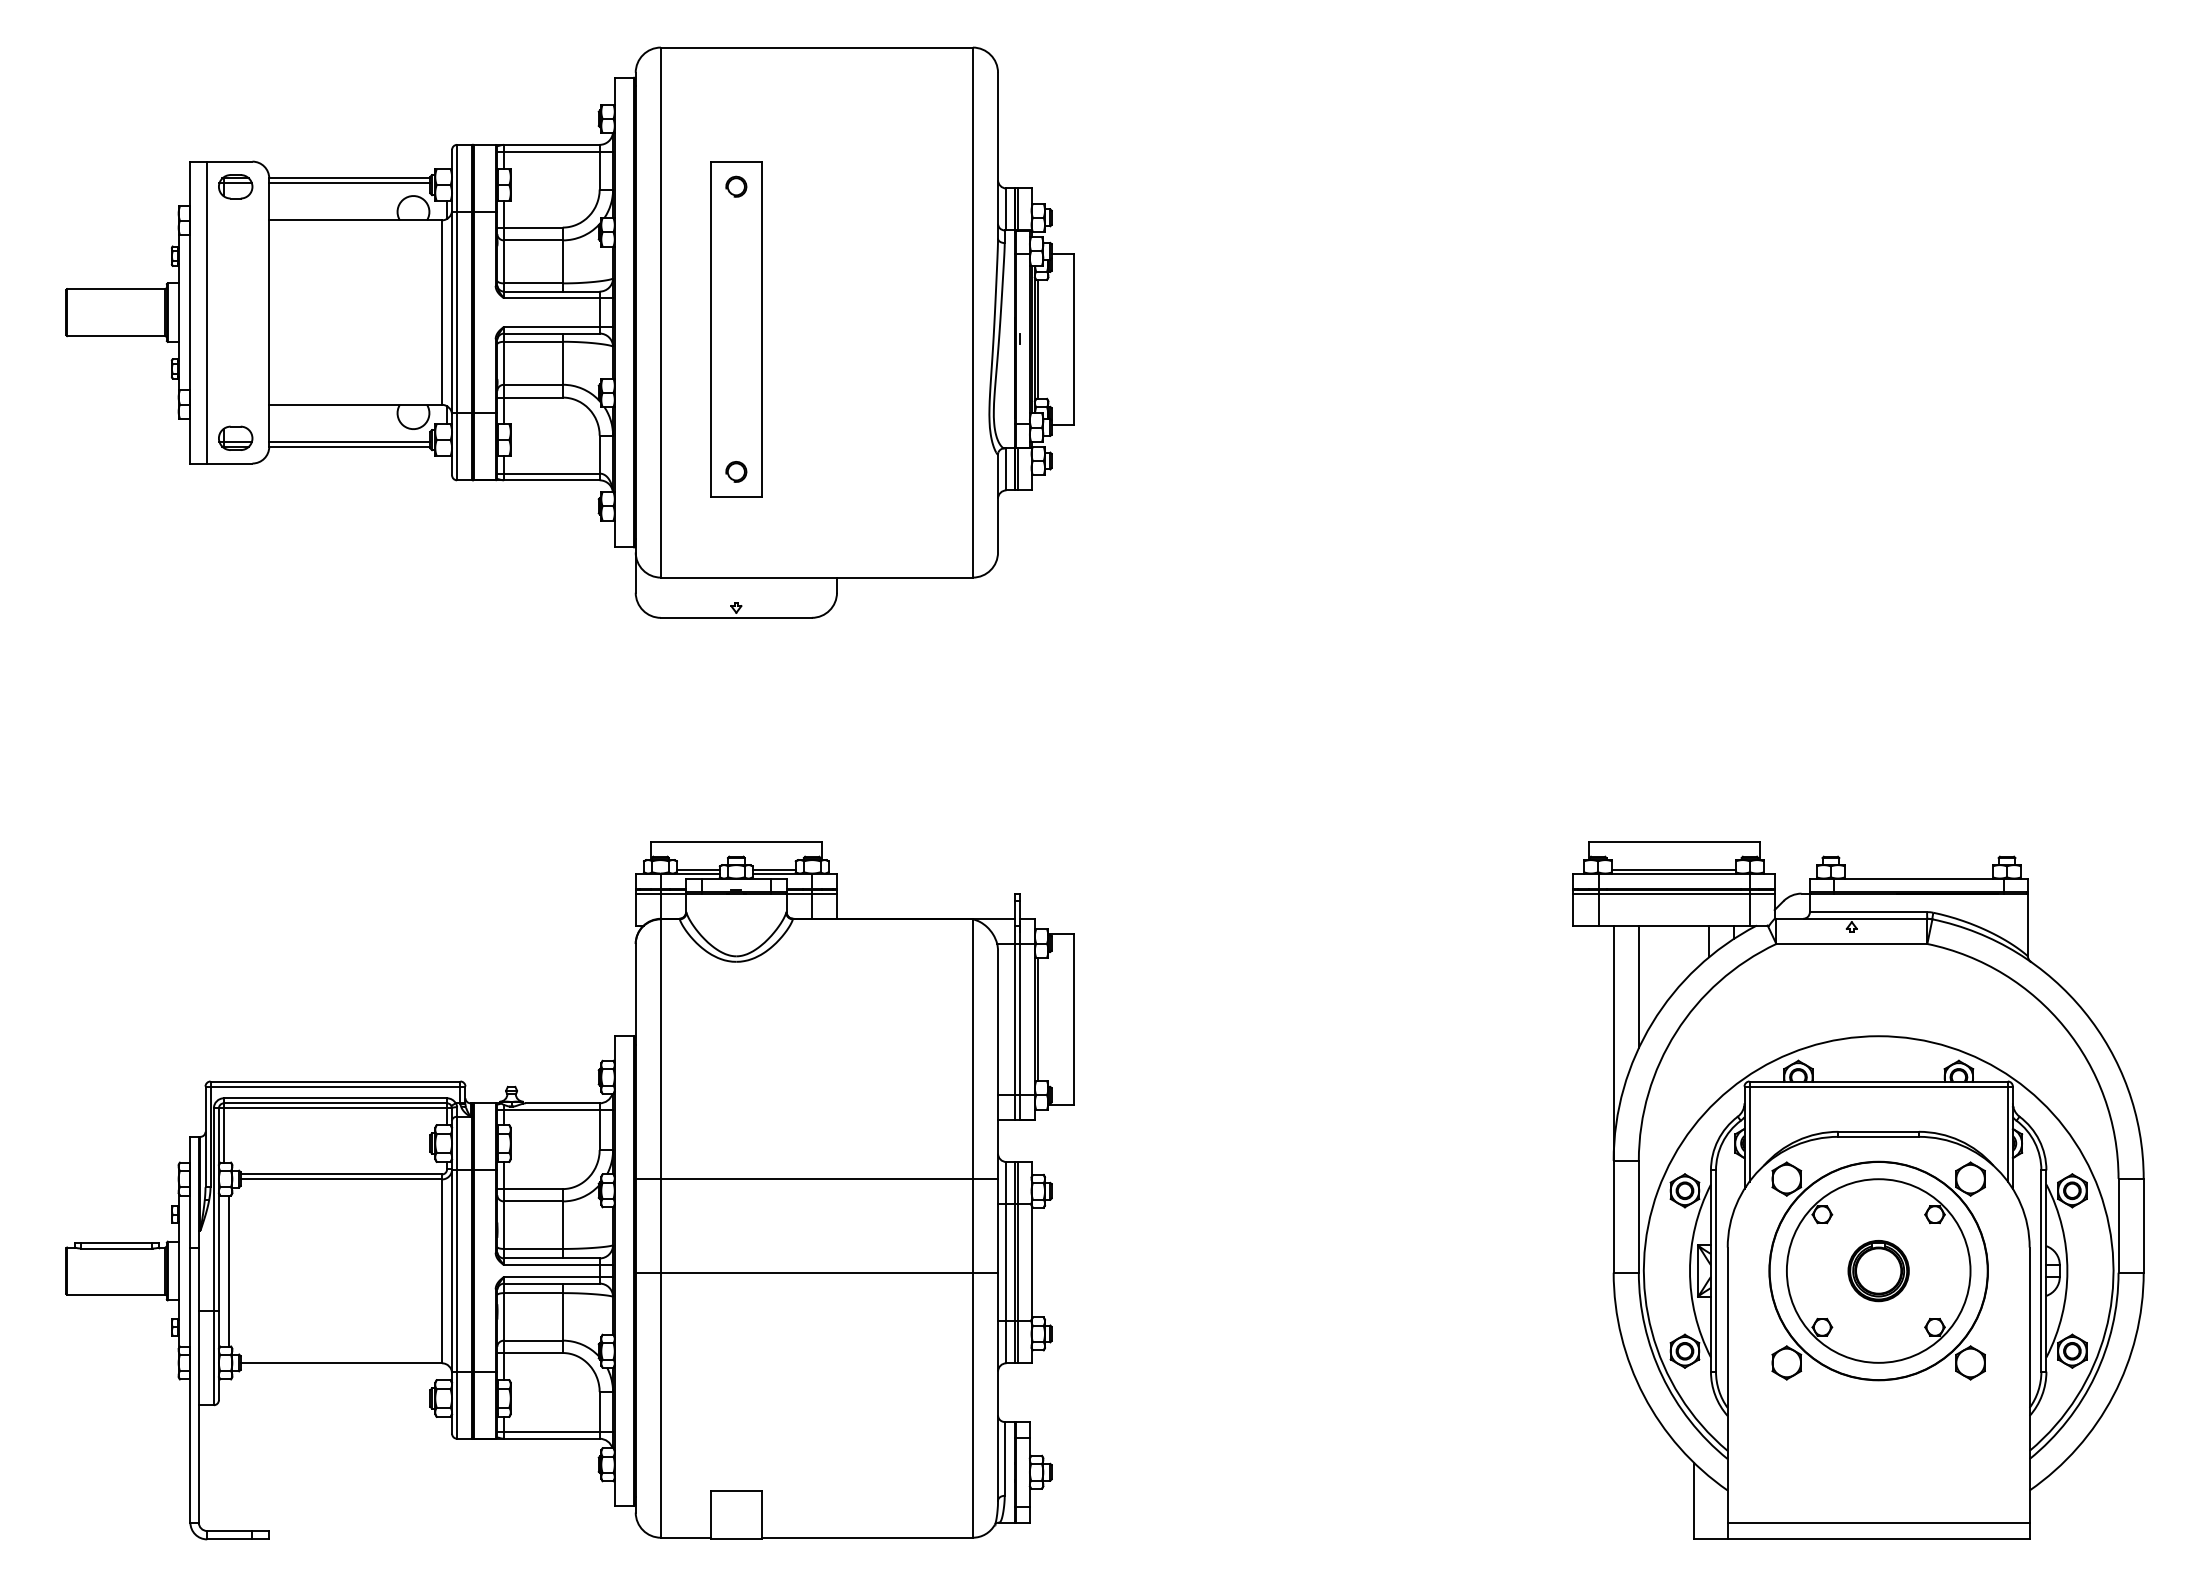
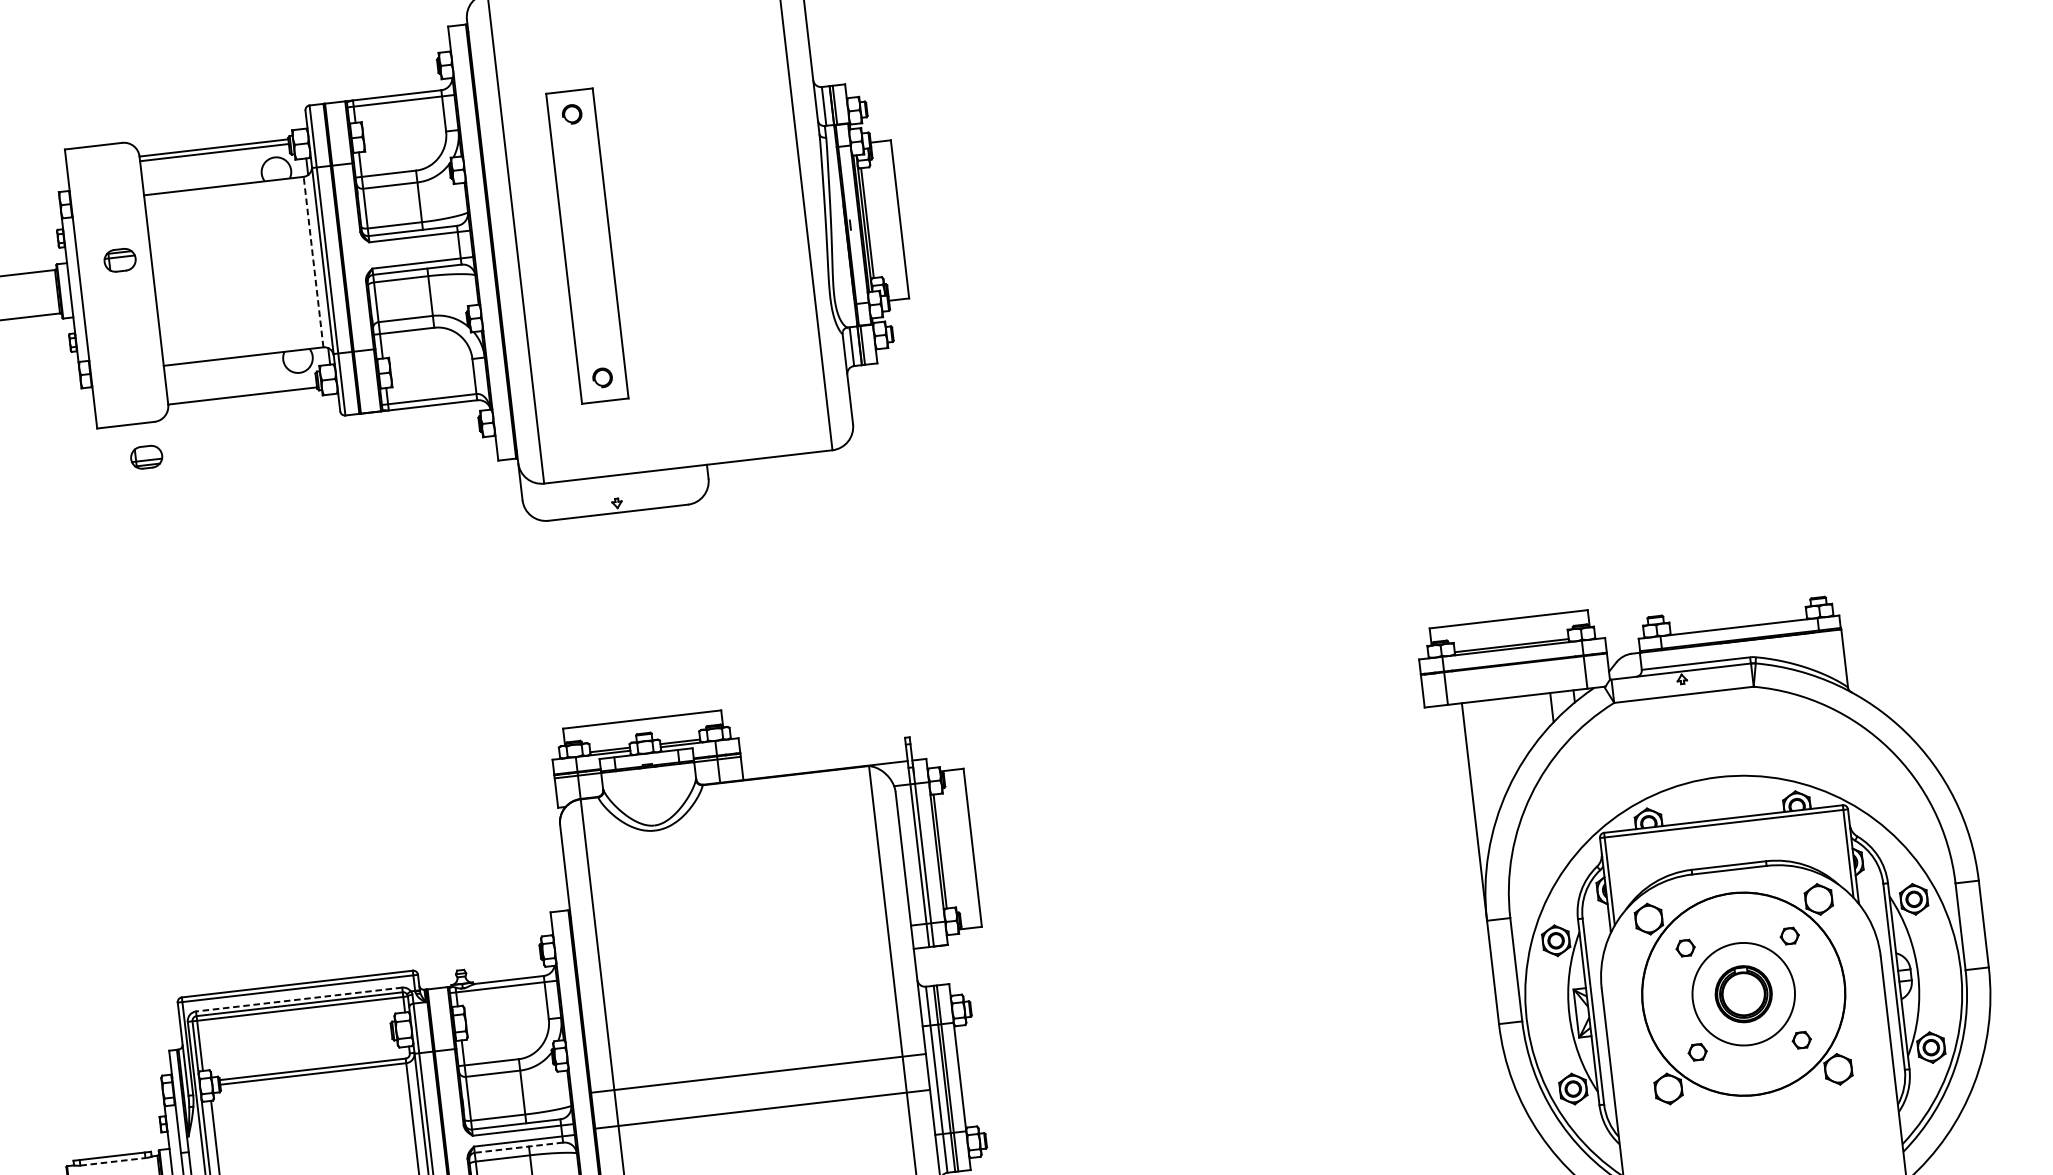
part: (235, 186) -> (119, 260), moved
line: (207, 312) -> (96, 287), removed
line: (442, 312) -> (314, 261), solid -> dashed
part: (235, 437) -> (146, 456), moved
line: (349, 441) -> (241, 391), removed
line: (1673, 893) -> (1513, 667), removed
line: (1638, 986) -> (1491, 756), removed
line: (335, 1098) -> (299, 999), solid -> dashed
line: (816, 1178) -> (758, 1073), moved
line: (117, 1248) -> (113, 1161), solid -> dashed
circle: (1878, 1270) -> (1743, 993), size x0.6
line: (551, 1283) -> (518, 1147), solid -> dashed

